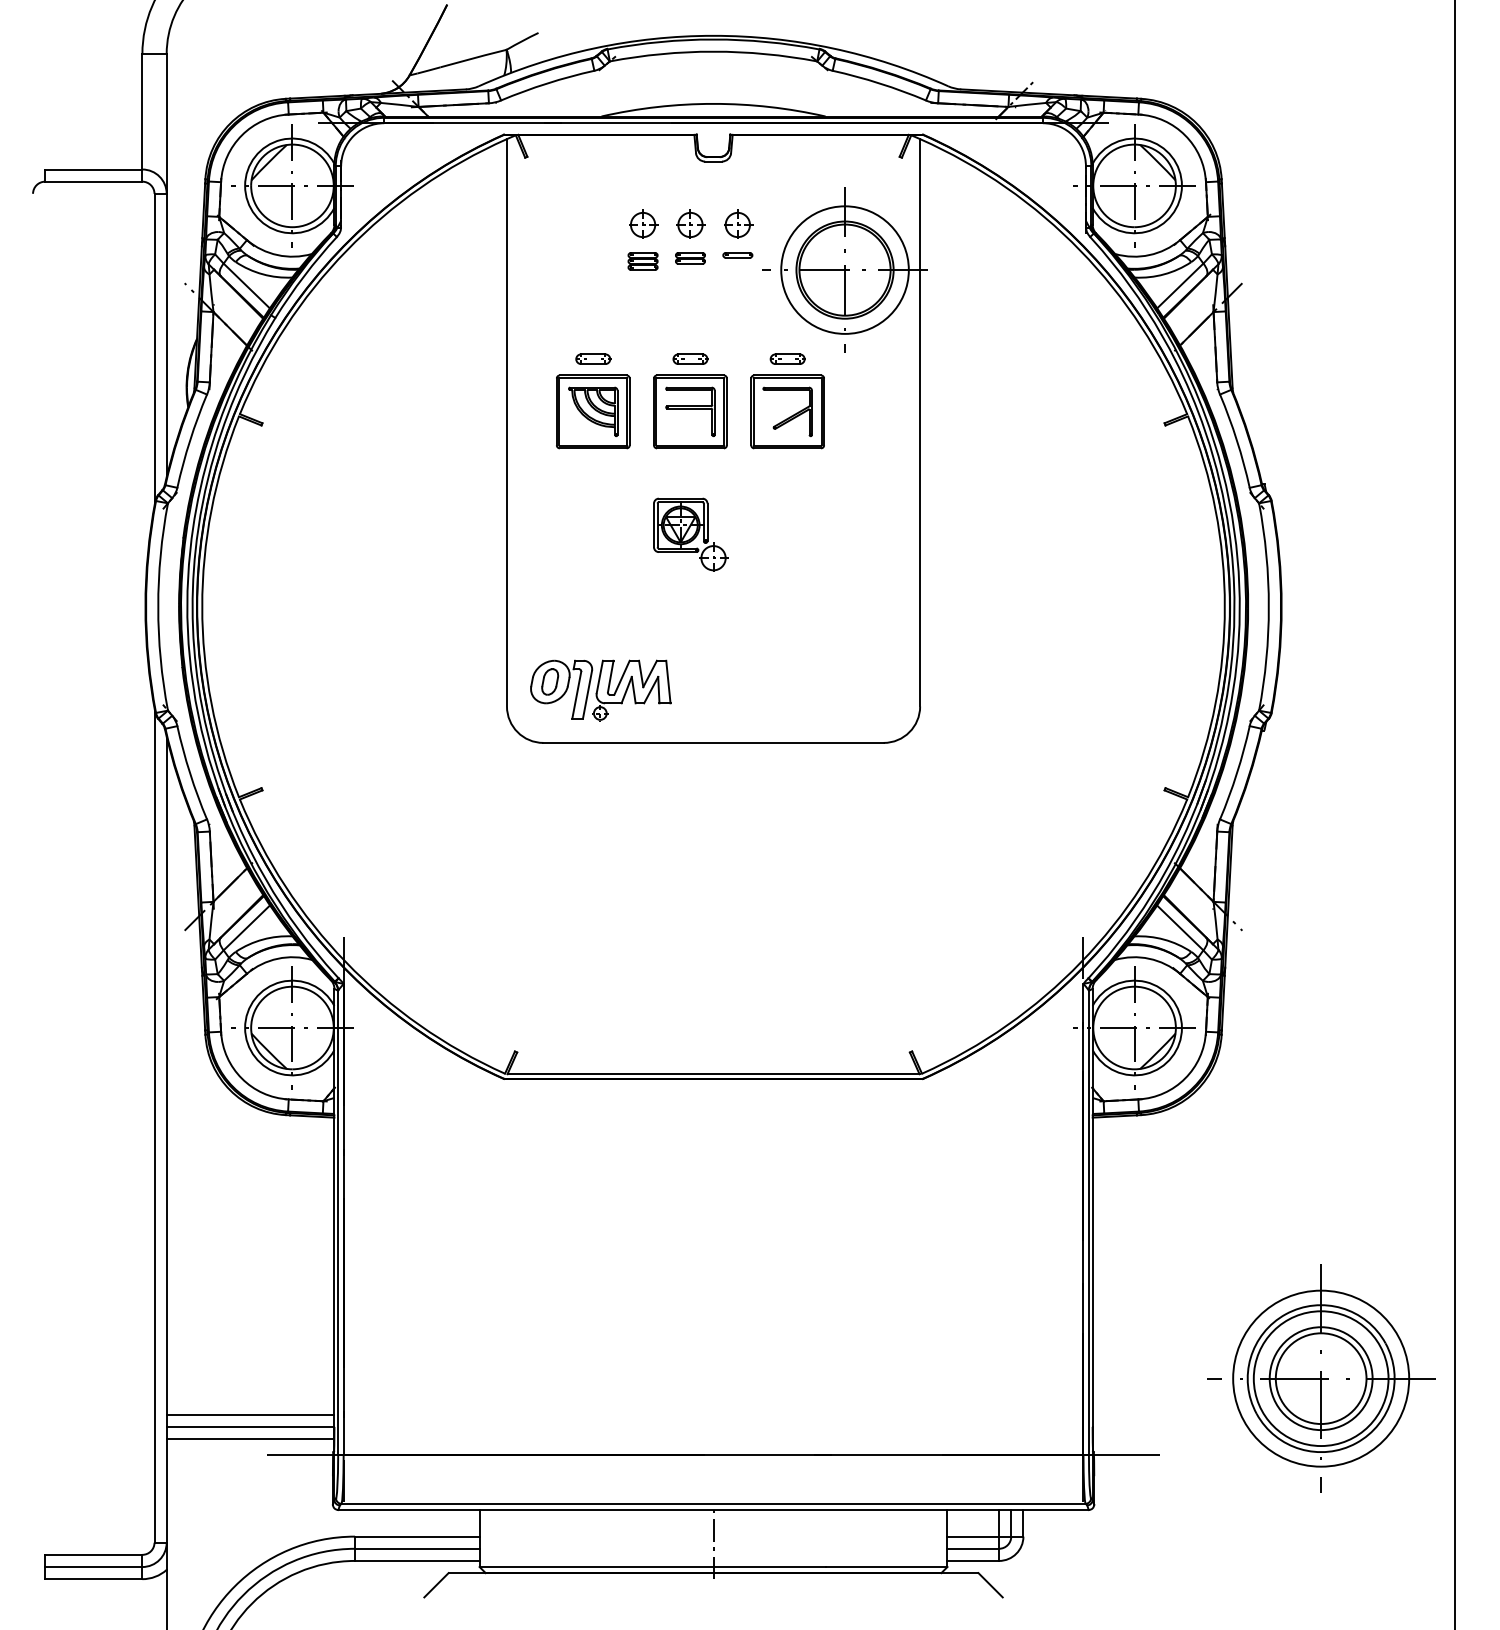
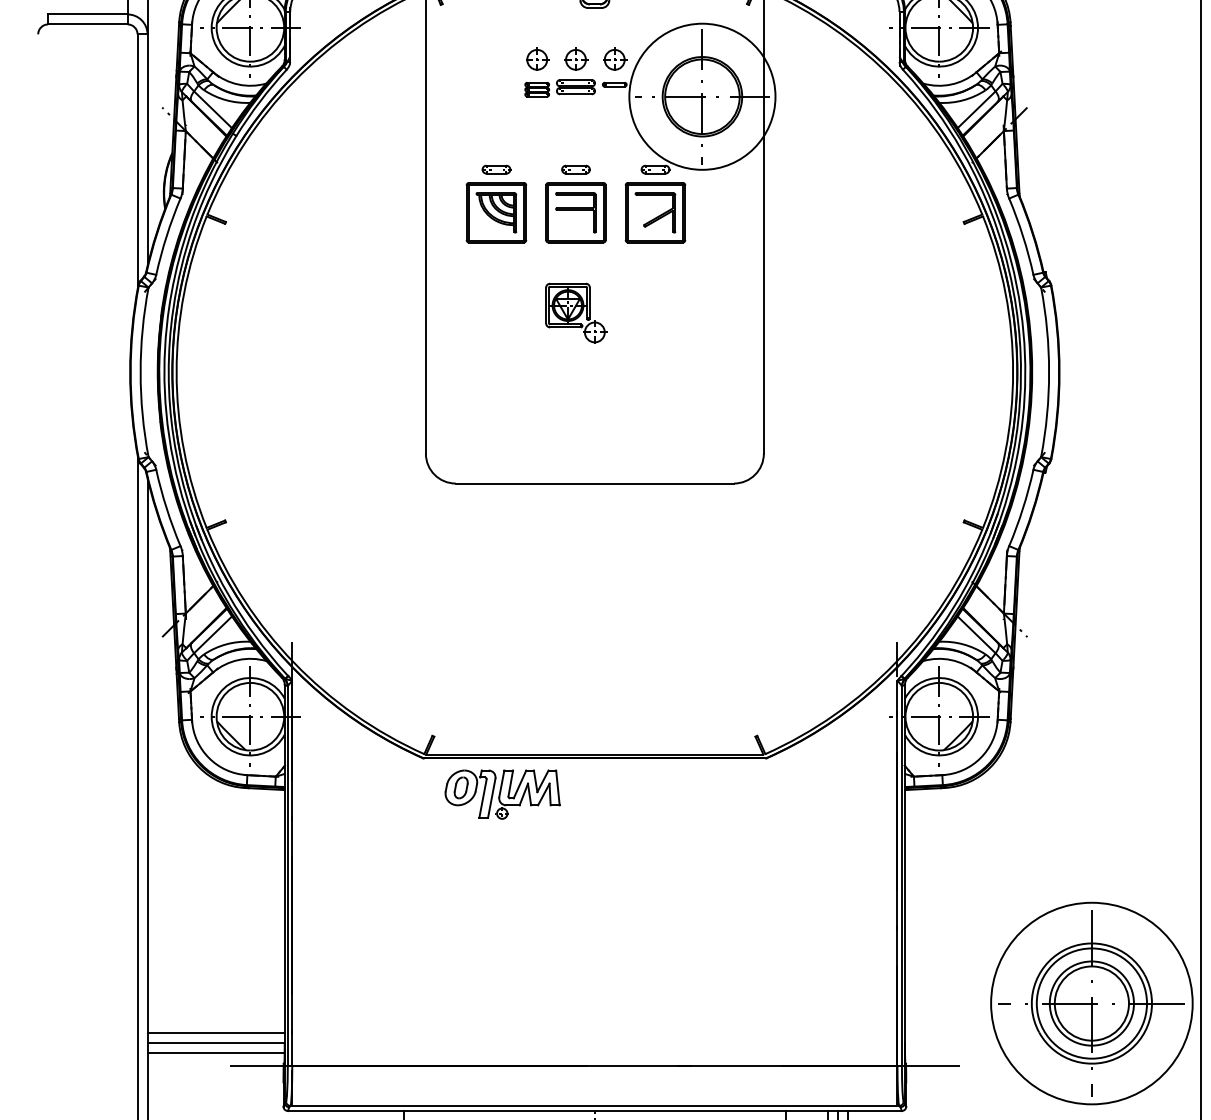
part: (690, 258) -> (576, 87), size x1.6
circle: (844, 269) -> (701, 96), size x1.4
part: (600, 690) -> (502, 794), moved
circle: (1321, 1378) -> (1092, 1003), size x1.4

